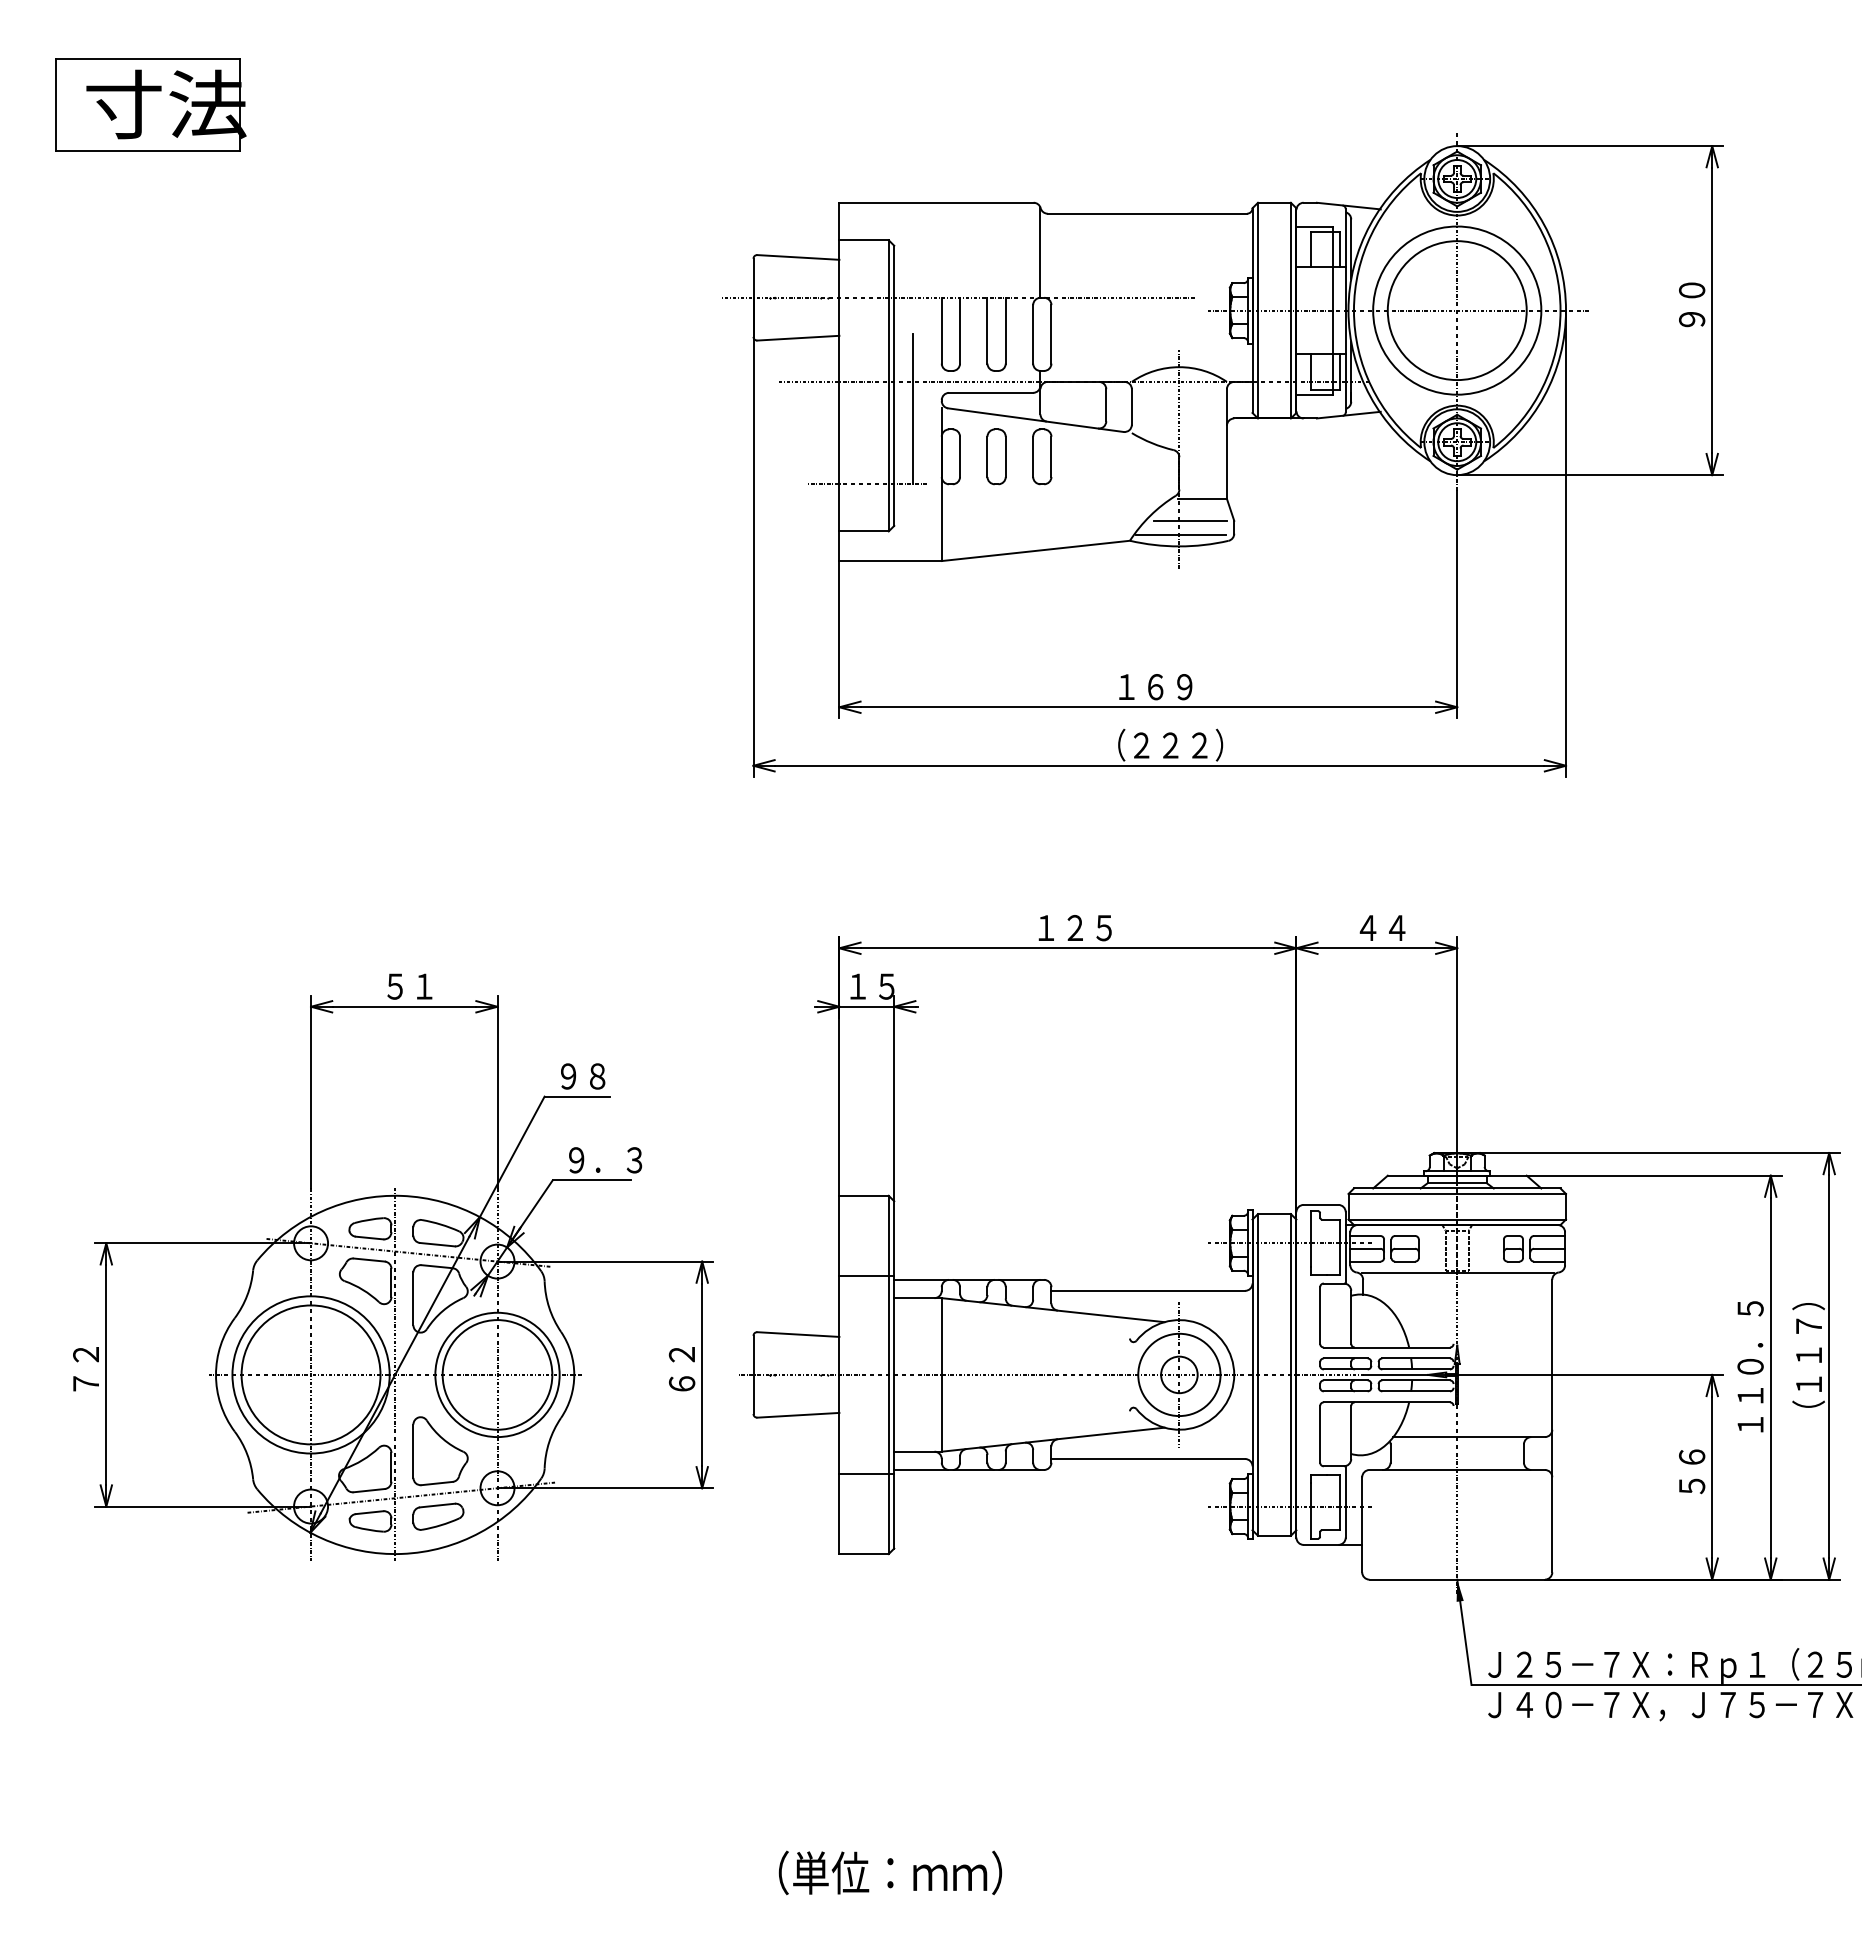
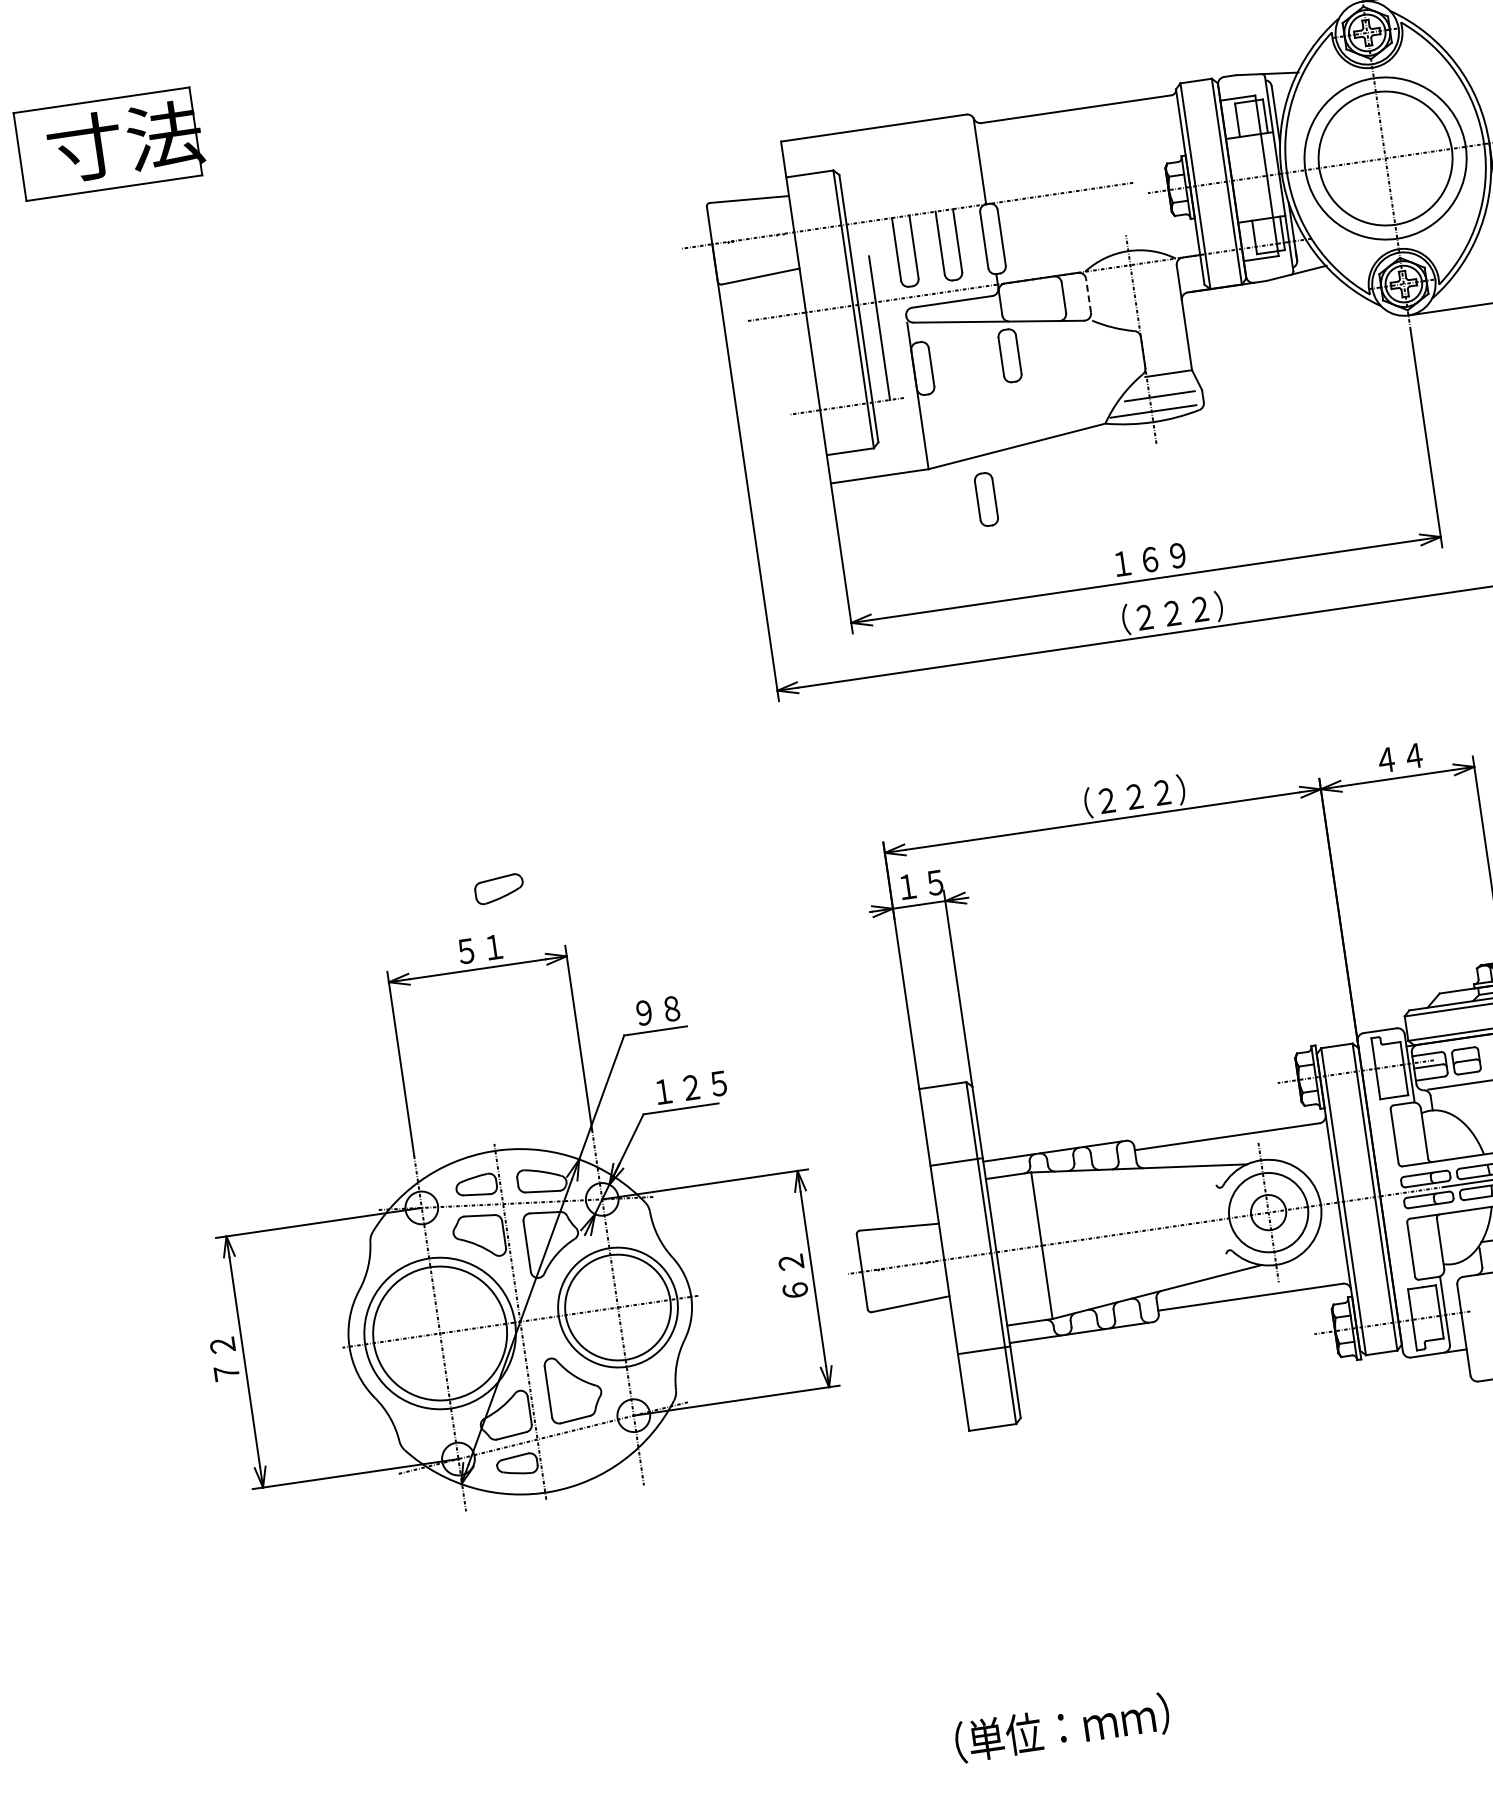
line: (1131, 406) -> (1088, 295), solid -> dashed
part: (996, 456) -> (986, 499), moved
text: (1097, 927) -> (1128, 797), １２５ -> （２２２）
text: (605, 1160) -> (691, 1087), ９．３ -> １２５
part: (438, 1516) -> (499, 888), moved

